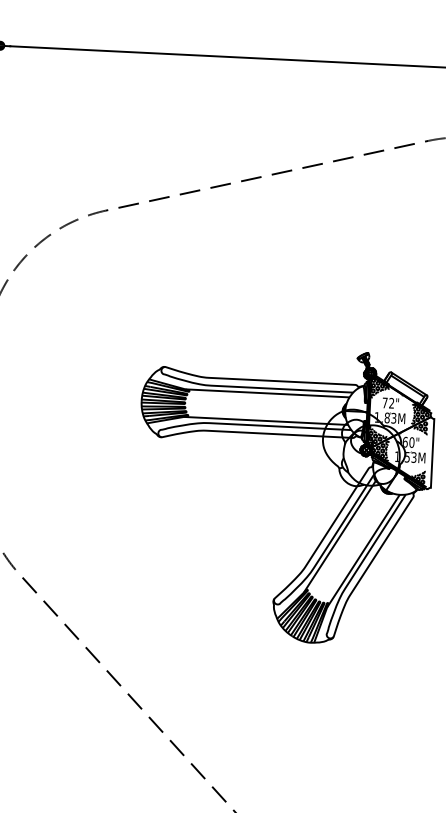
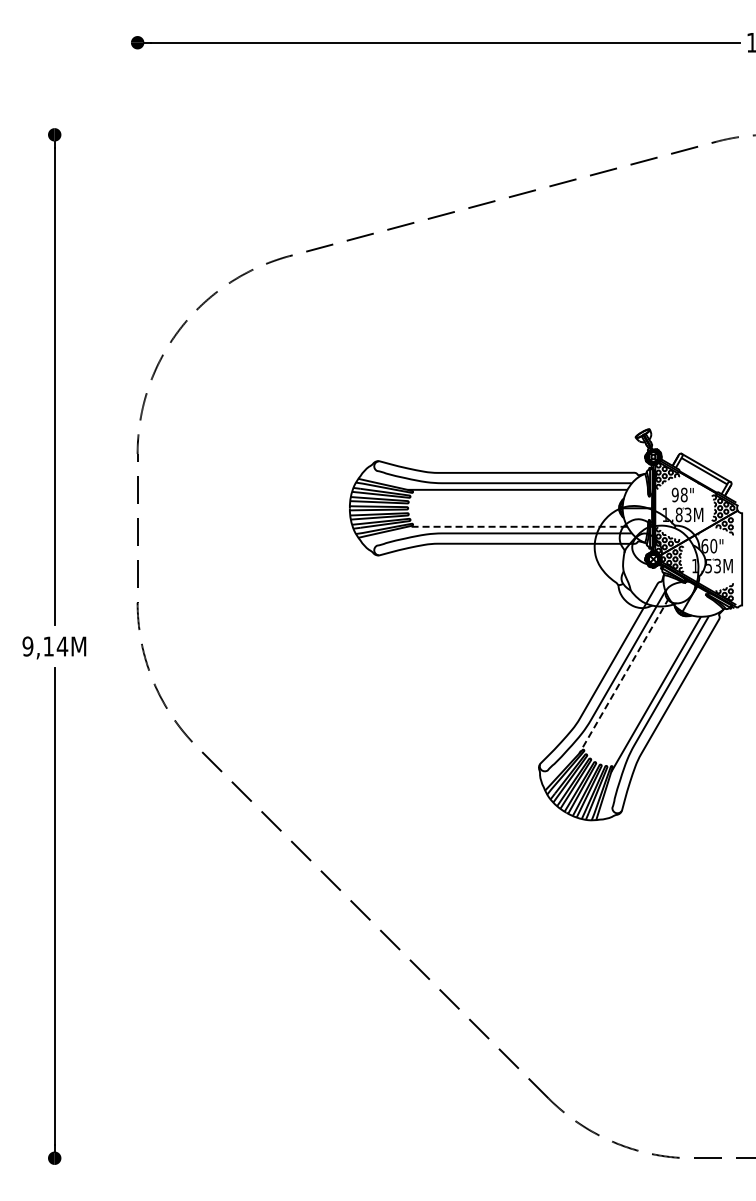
text: (388, 402) -> (679, 494), 72" -> 98"
line: (266, 420) -> (517, 526), solid -> dashed
line: (340, 535) -> (624, 675), solid -> dashed

